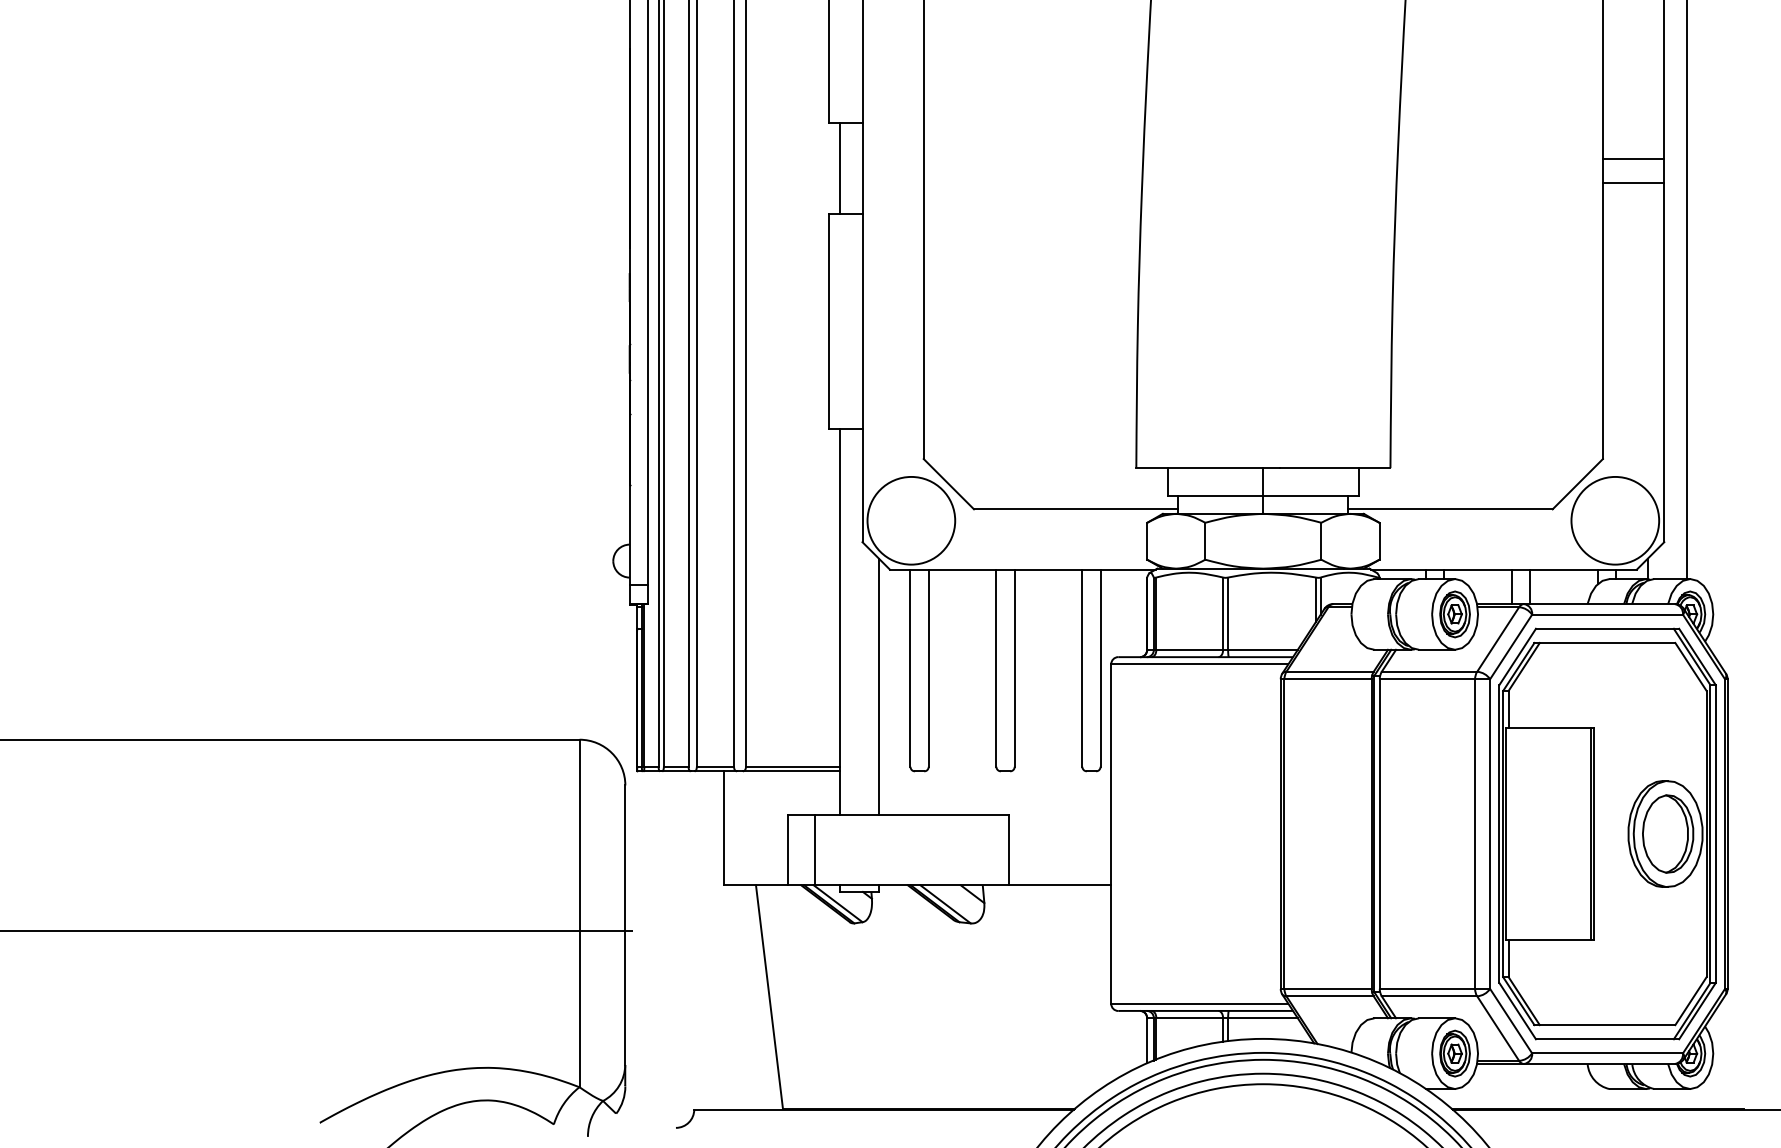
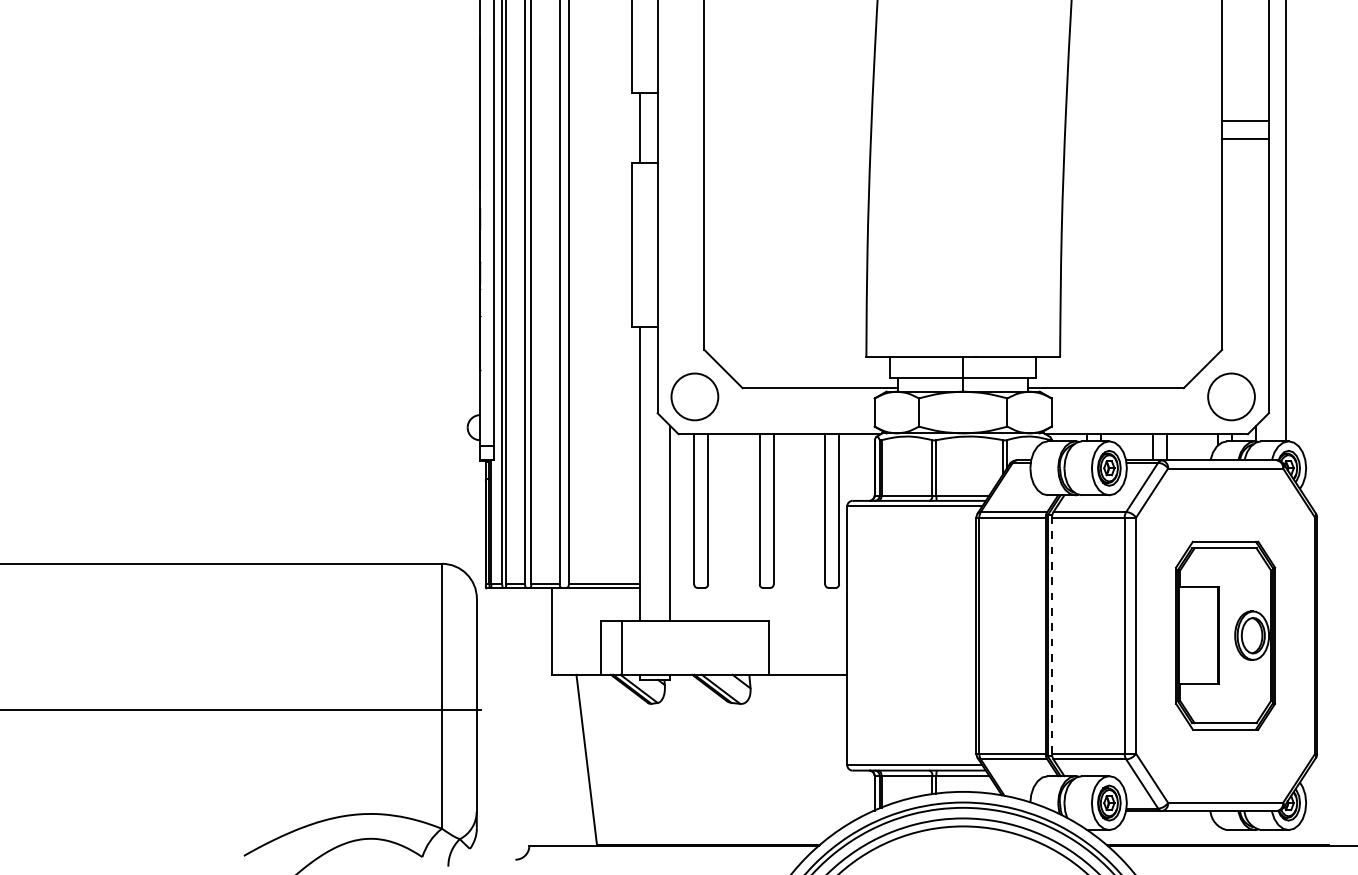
circle: (911, 520) -> (695, 396), size x0.7
circle: (1615, 520) -> (1231, 396), size x0.7
part: (1607, 833) -> (1225, 635), size x0.6
line: (1379, 834) -> (1051, 636), solid -> dashed

